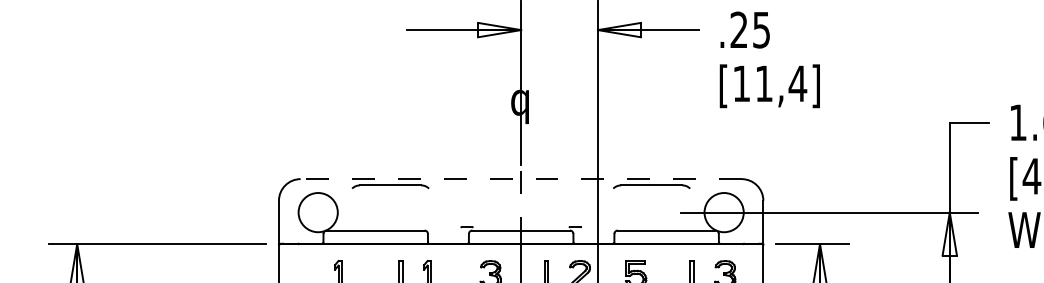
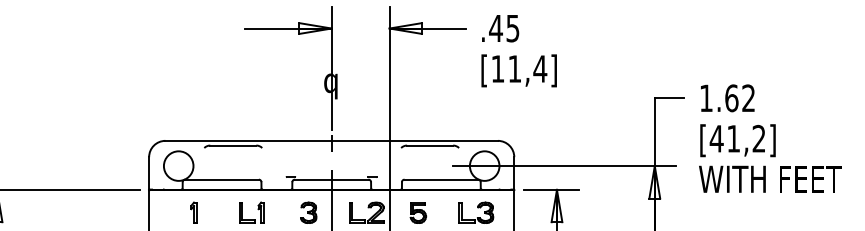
text: (738, 28) -> (495, 27), .25 -> .45
line: (520, 178) -> (331, 140), dashed -> solid

